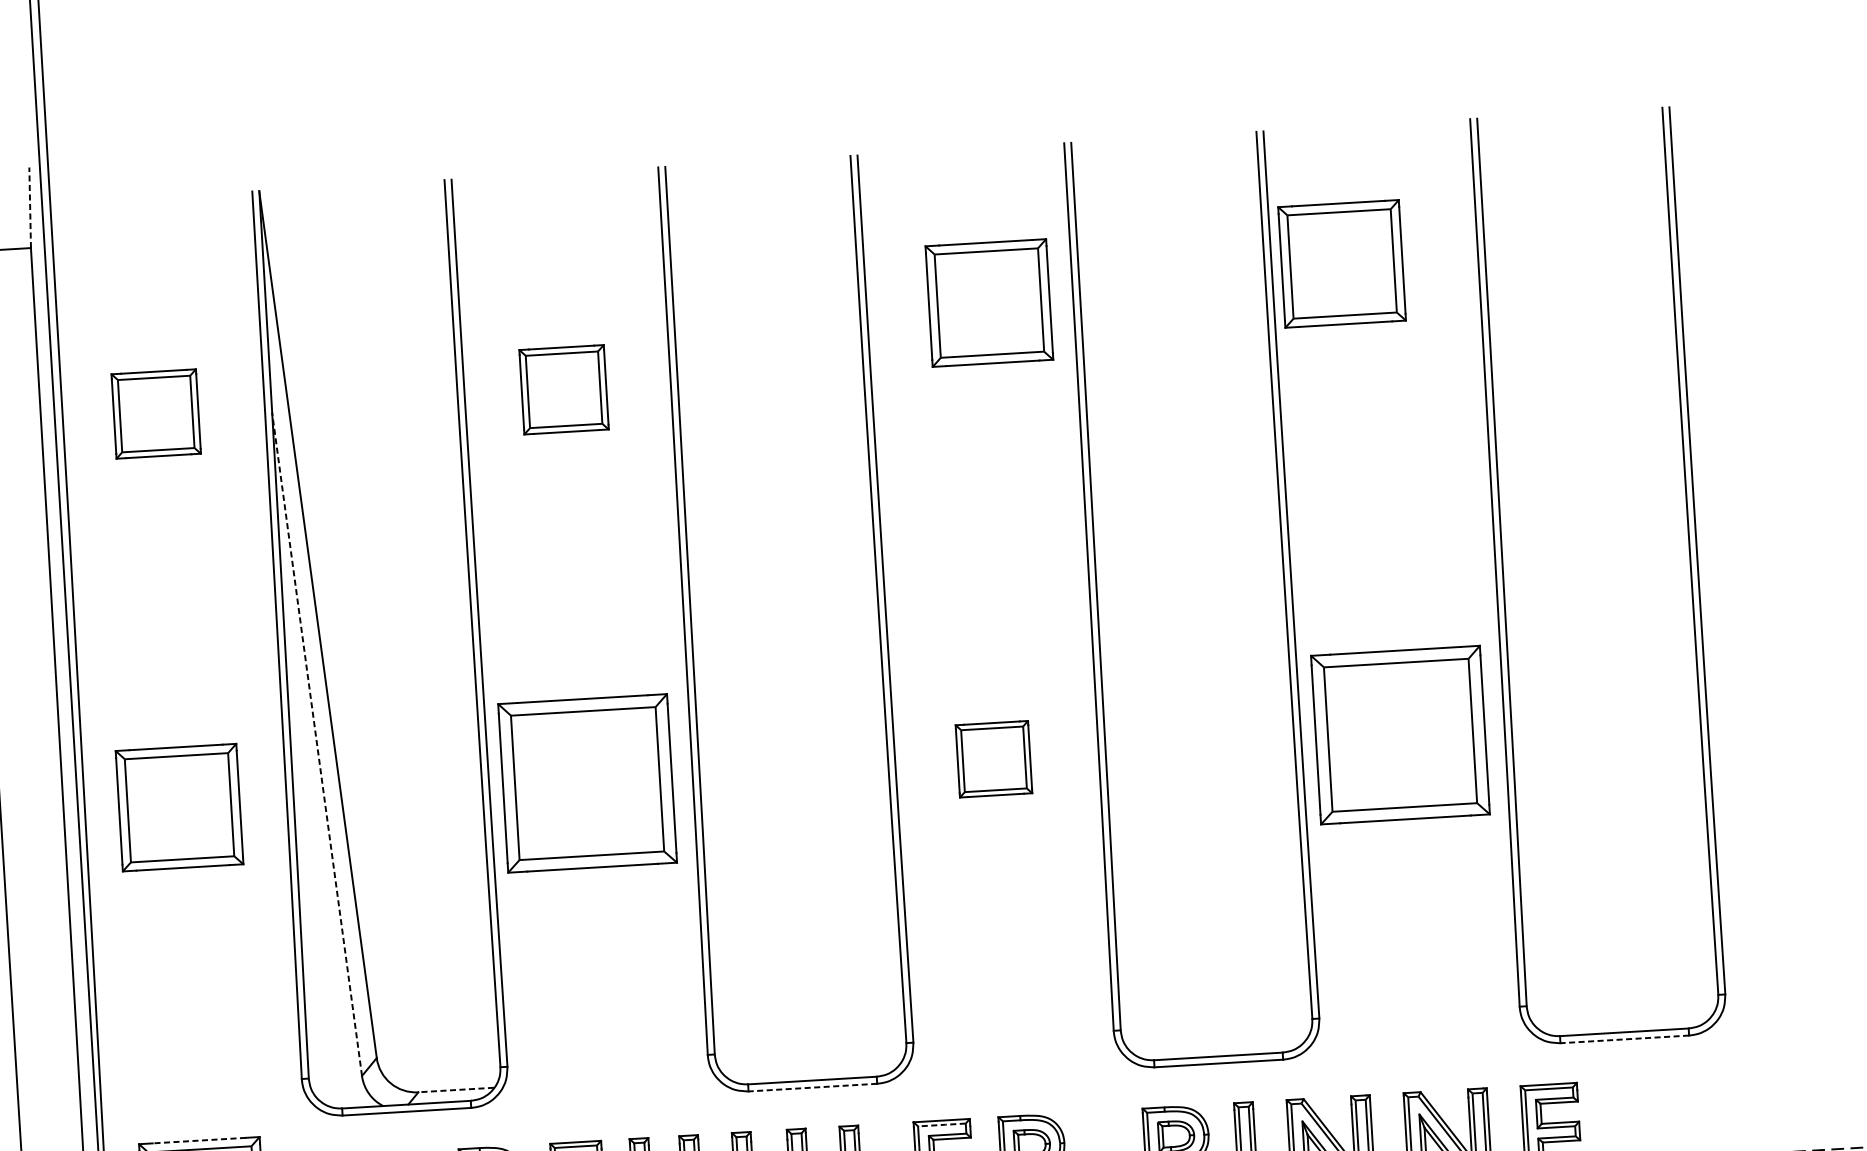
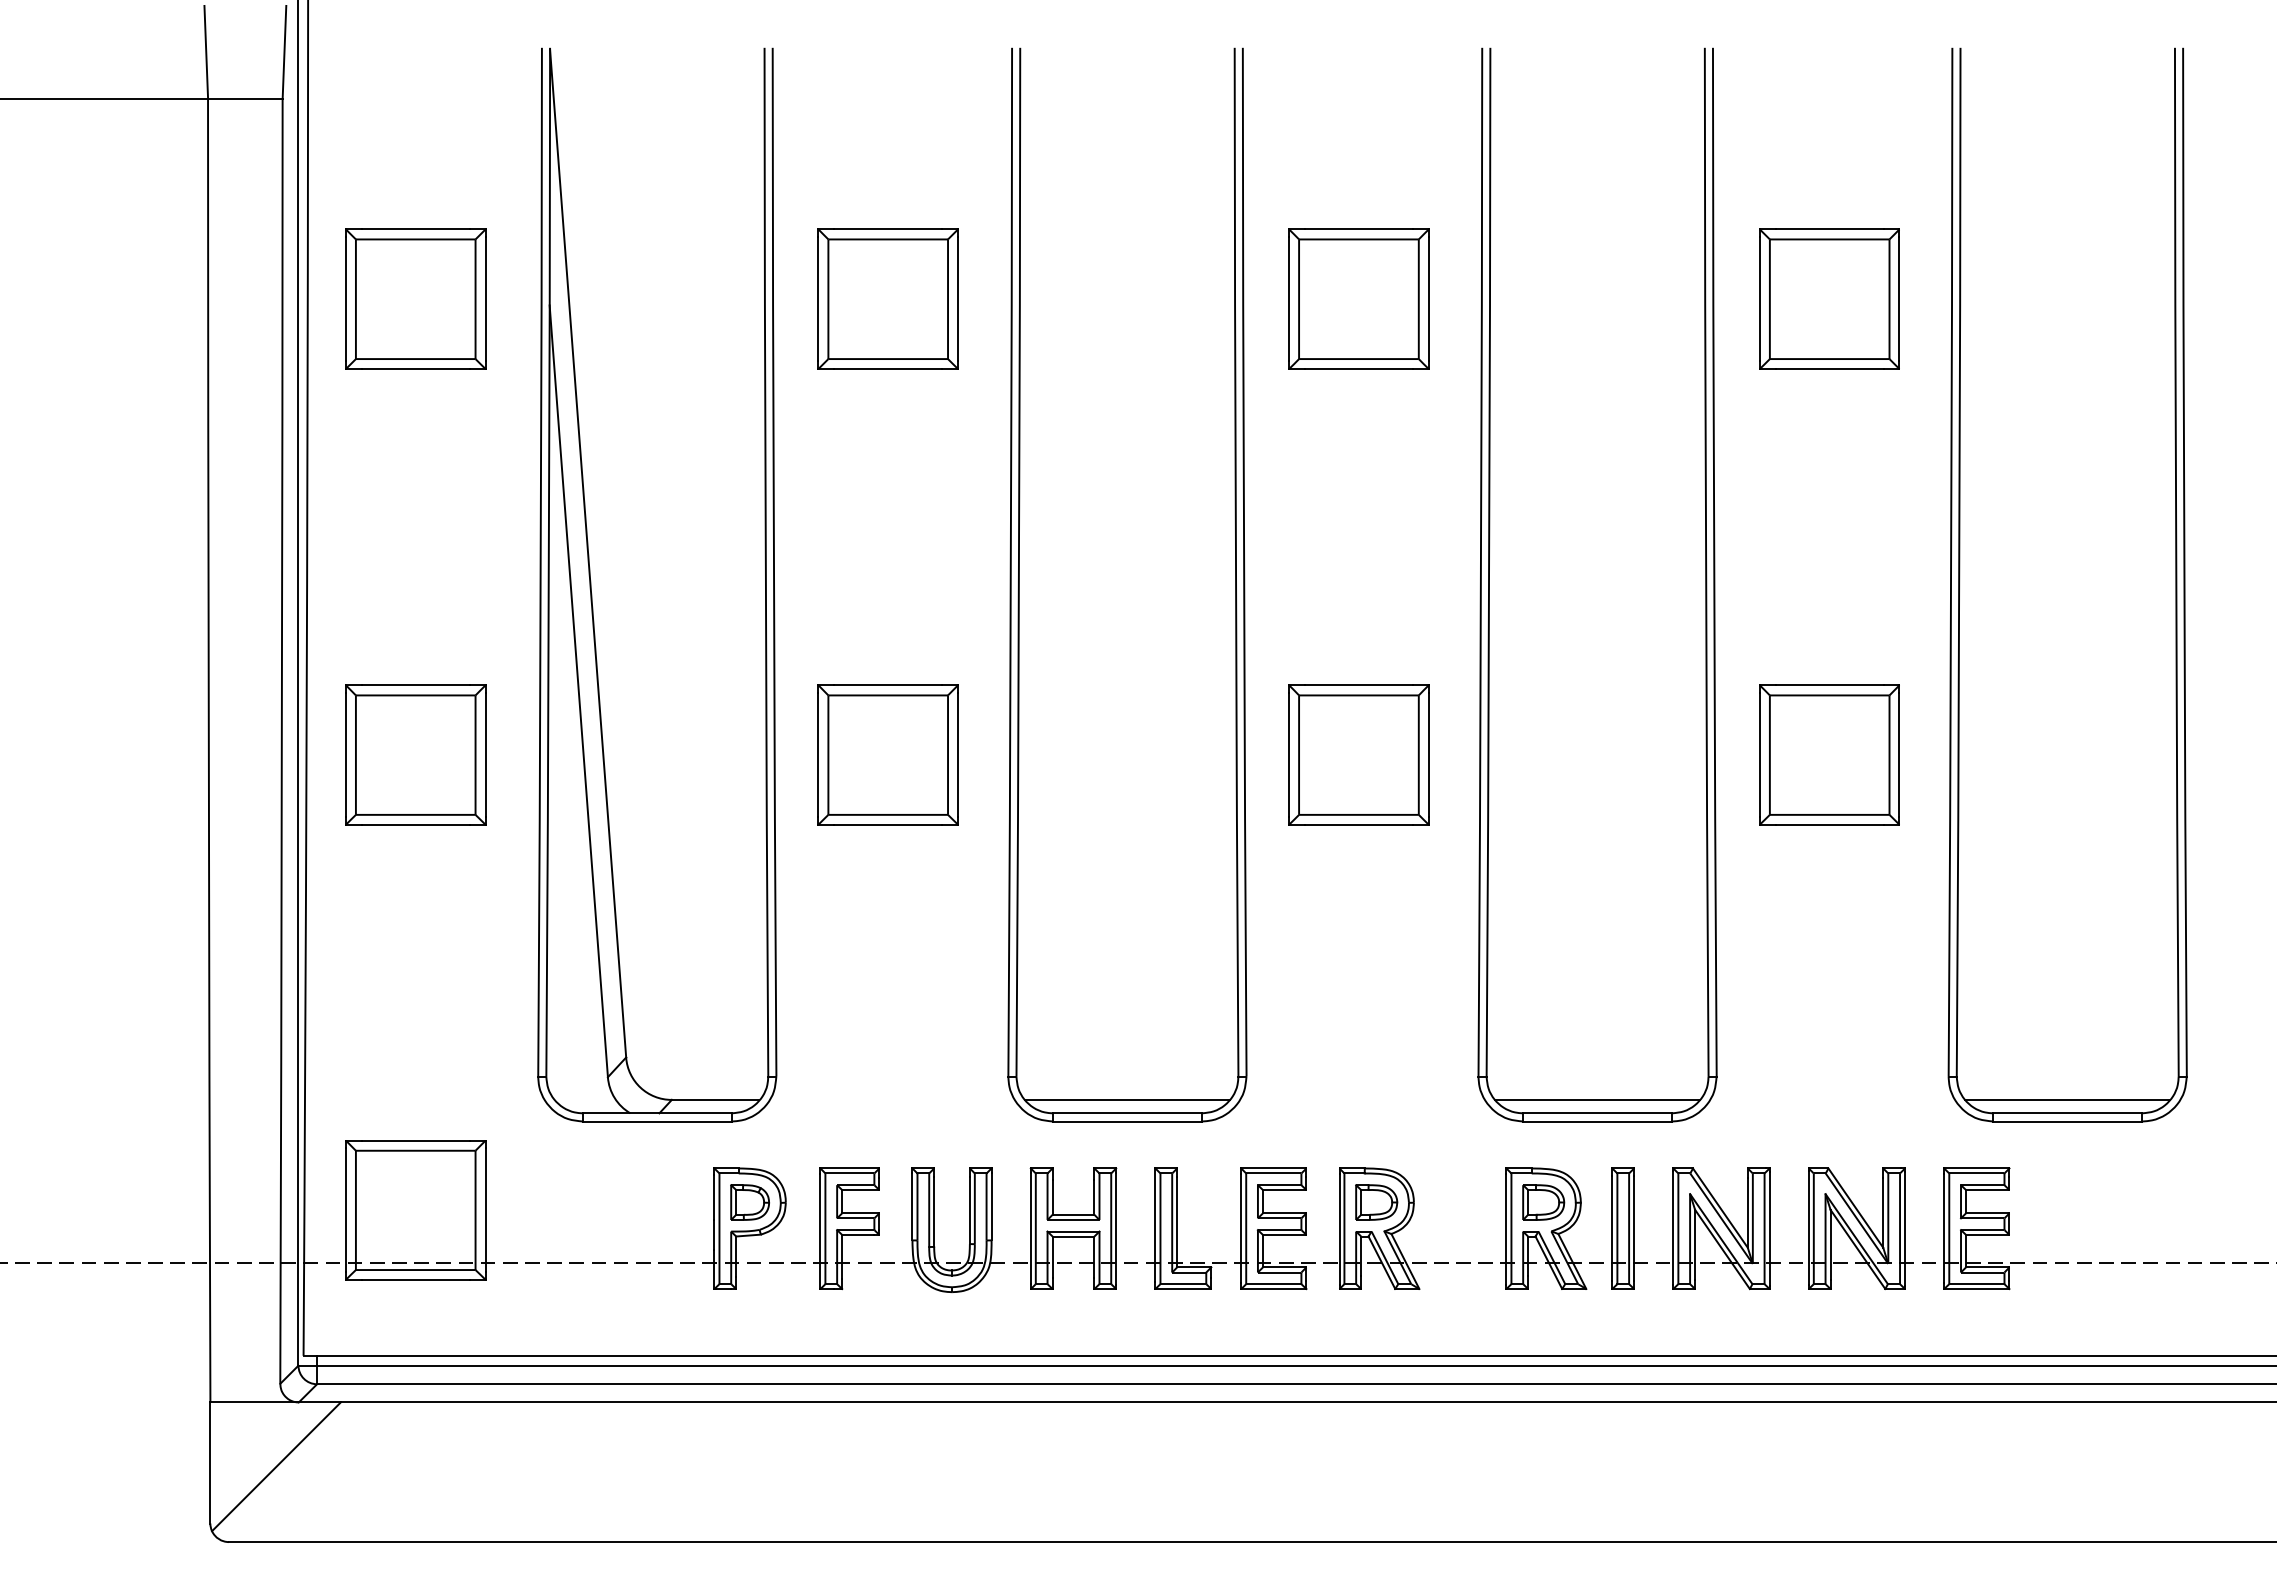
line: (30, 207) -> (284, 52), dashed -> solid
part: (1341, 263) -> (1829, 298), moved
part: (988, 302) -> (1358, 298), moved
part: (563, 389) -> (887, 298), size x1.43
part: (155, 413) -> (415, 298), size x1.43
part: (1400, 734) -> (1829, 754), size x0.71
line: (316, 744) -> (578, 691), dashed -> solid
part: (993, 758) -> (1358, 754), size x1.67
part: (586, 783) -> (887, 754), size x0.71
line: (1623, 1020) -> (2067, 1099), added
line: (1624, 1039) -> (2067, 1121), dashed -> solid
line: (1216, 1044) -> (1596, 1099), added
line: (810, 1068) -> (1126, 1099), added
line: (812, 1087) -> (1126, 1121), dashed -> solid
line: (456, 1089) -> (715, 1099), dashed -> solid
line: (942, 1124) -> (1274, 1173), dashed -> solid
line: (199, 1140) -> (415, 1140), dashed -> solid

